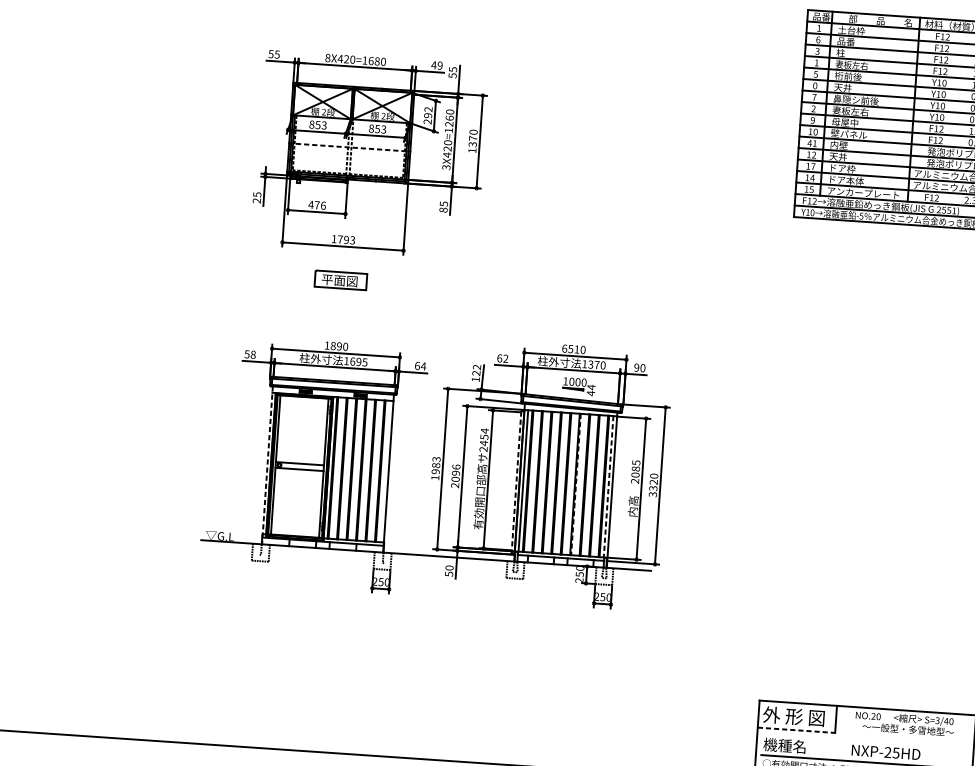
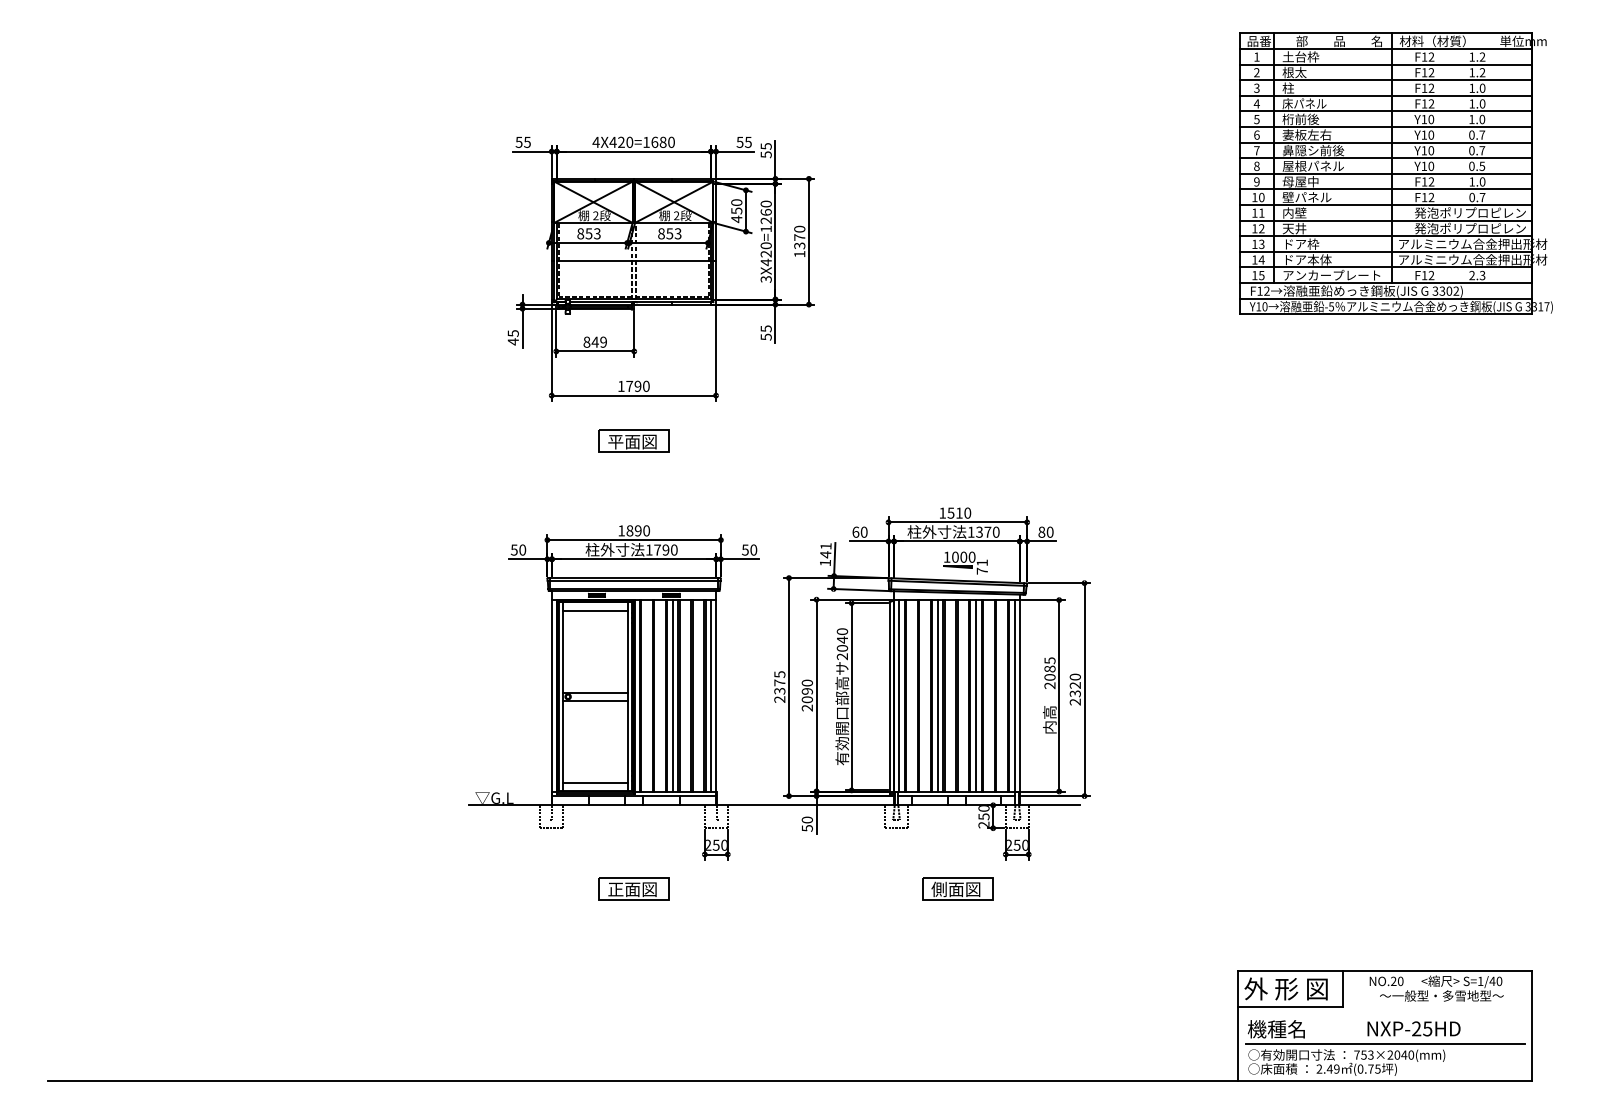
text: (818, 39) -> (1256, 72), 6 -> 2
text: (846, 41) -> (1294, 72), 品番 -> 根太
text: (327, 57) -> (595, 141), 8X420=1680 -> 4X420=1680
text: (816, 62) -> (1256, 103), 1 -> 4
text: (436, 64) -> (743, 141), 49 -> 55
text: (851, 65) -> (1304, 103), 妻板左右 -> 床パネル
text: (814, 85) -> (1256, 134), 0 -> 6
text: (851, 87) -> (1306, 134), 天井 -> 妻板左右
text: (813, 108) -> (1256, 165), 2 -> 8
text: (854, 111) -> (1312, 165), 妻板左右 -> 屋根パネル
text: (427, 116) -> (736, 211), 292 -> 450
text: (809, 142) -> (1254, 212), 41 -> 11
line: (349, 147) -> (633, 261), dashed -> solid
text: (813, 166) -> (1261, 244), 17 -> 13
text: (256, 200) -> (512, 341), 25 -> 45
text: (317, 204) -> (595, 341), 476 -> 849
text: (442, 209) -> (765, 336), 85 -> 55
text: (946, 209) -> (1445, 290), 2551) -> 3302)
text: (352, 239) -> (645, 385), 1793 -> 1790
text: (564, 348) -> (942, 512), 6510 -> 1510
text: (253, 355) -> (522, 550), 58 -> 50
text: (505, 358) -> (863, 531), 62 -> 60
text: (358, 361) -> (665, 549), 1695 -> 1790
text: (420, 365) -> (749, 549), 64 -> 50
text: (636, 367) -> (1041, 531), 90 -> 80
text: (476, 370) -> (825, 550), 122 -> 141
text: (590, 389) -> (981, 566), 44 -> 71
line: (303, 402) -> (595, 610), added
text: (484, 437) -> (842, 640), 2454 -> 2040
line: (267, 465) -> (552, 698), dashed -> solid
text: (455, 466) -> (806, 682), 2096 -> 2090
text: (435, 468) -> (779, 686), 1983 -> 2375
line: (356, 469) -> (672, 695), added
line: (385, 471) -> (711, 695), added
line: (516, 482) -> (889, 698), dashed -> solid
line: (551, 482) -> (937, 695), added
line: (576, 484) -> (970, 695), dashed -> solid
line: (580, 484) -> (976, 695), added
line: (608, 486) -> (1014, 695), dashed -> solid
text: (653, 494) -> (1075, 701), 3320 -> 2320
line: (295, 529) -> (595, 782), added
part: (317, 609) -> (633, 888), added
part: (556, 626) -> (957, 888), added
text: (937, 720) -> (1480, 981), S=3/40 -> S=1/40
line: (796, 730) -> (1290, 1007), dashed -> solid

